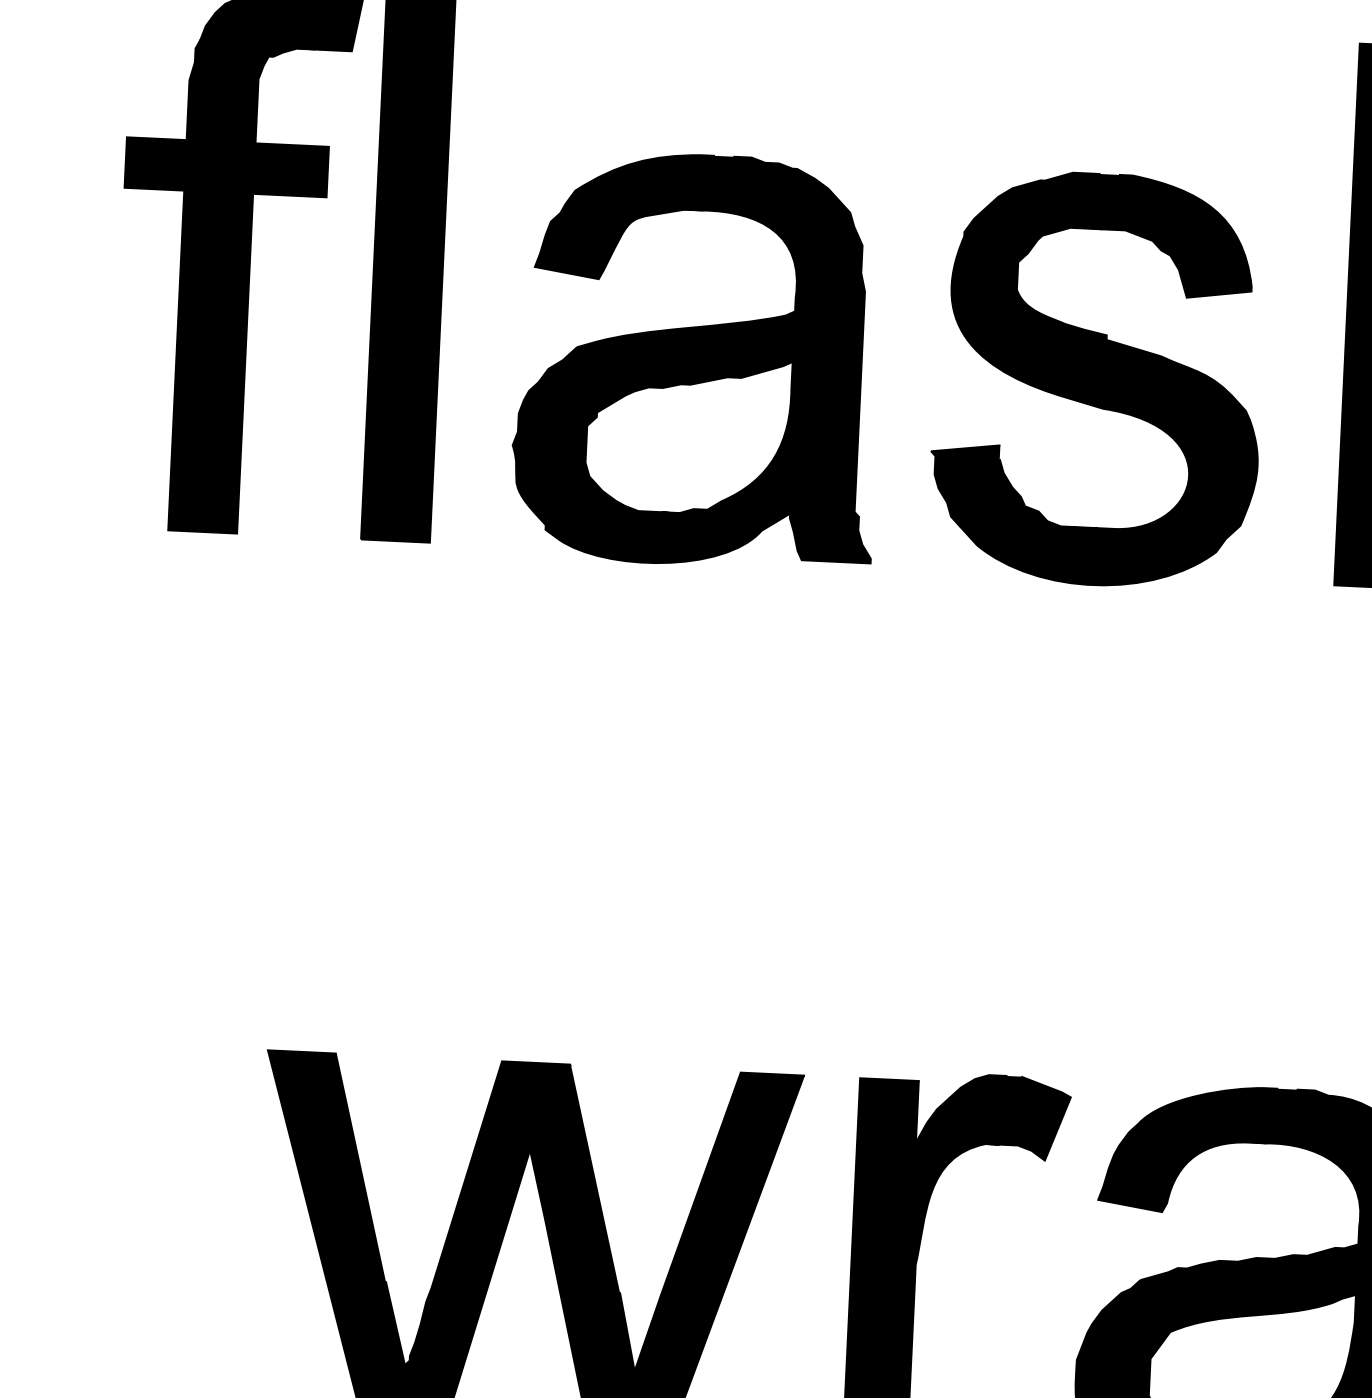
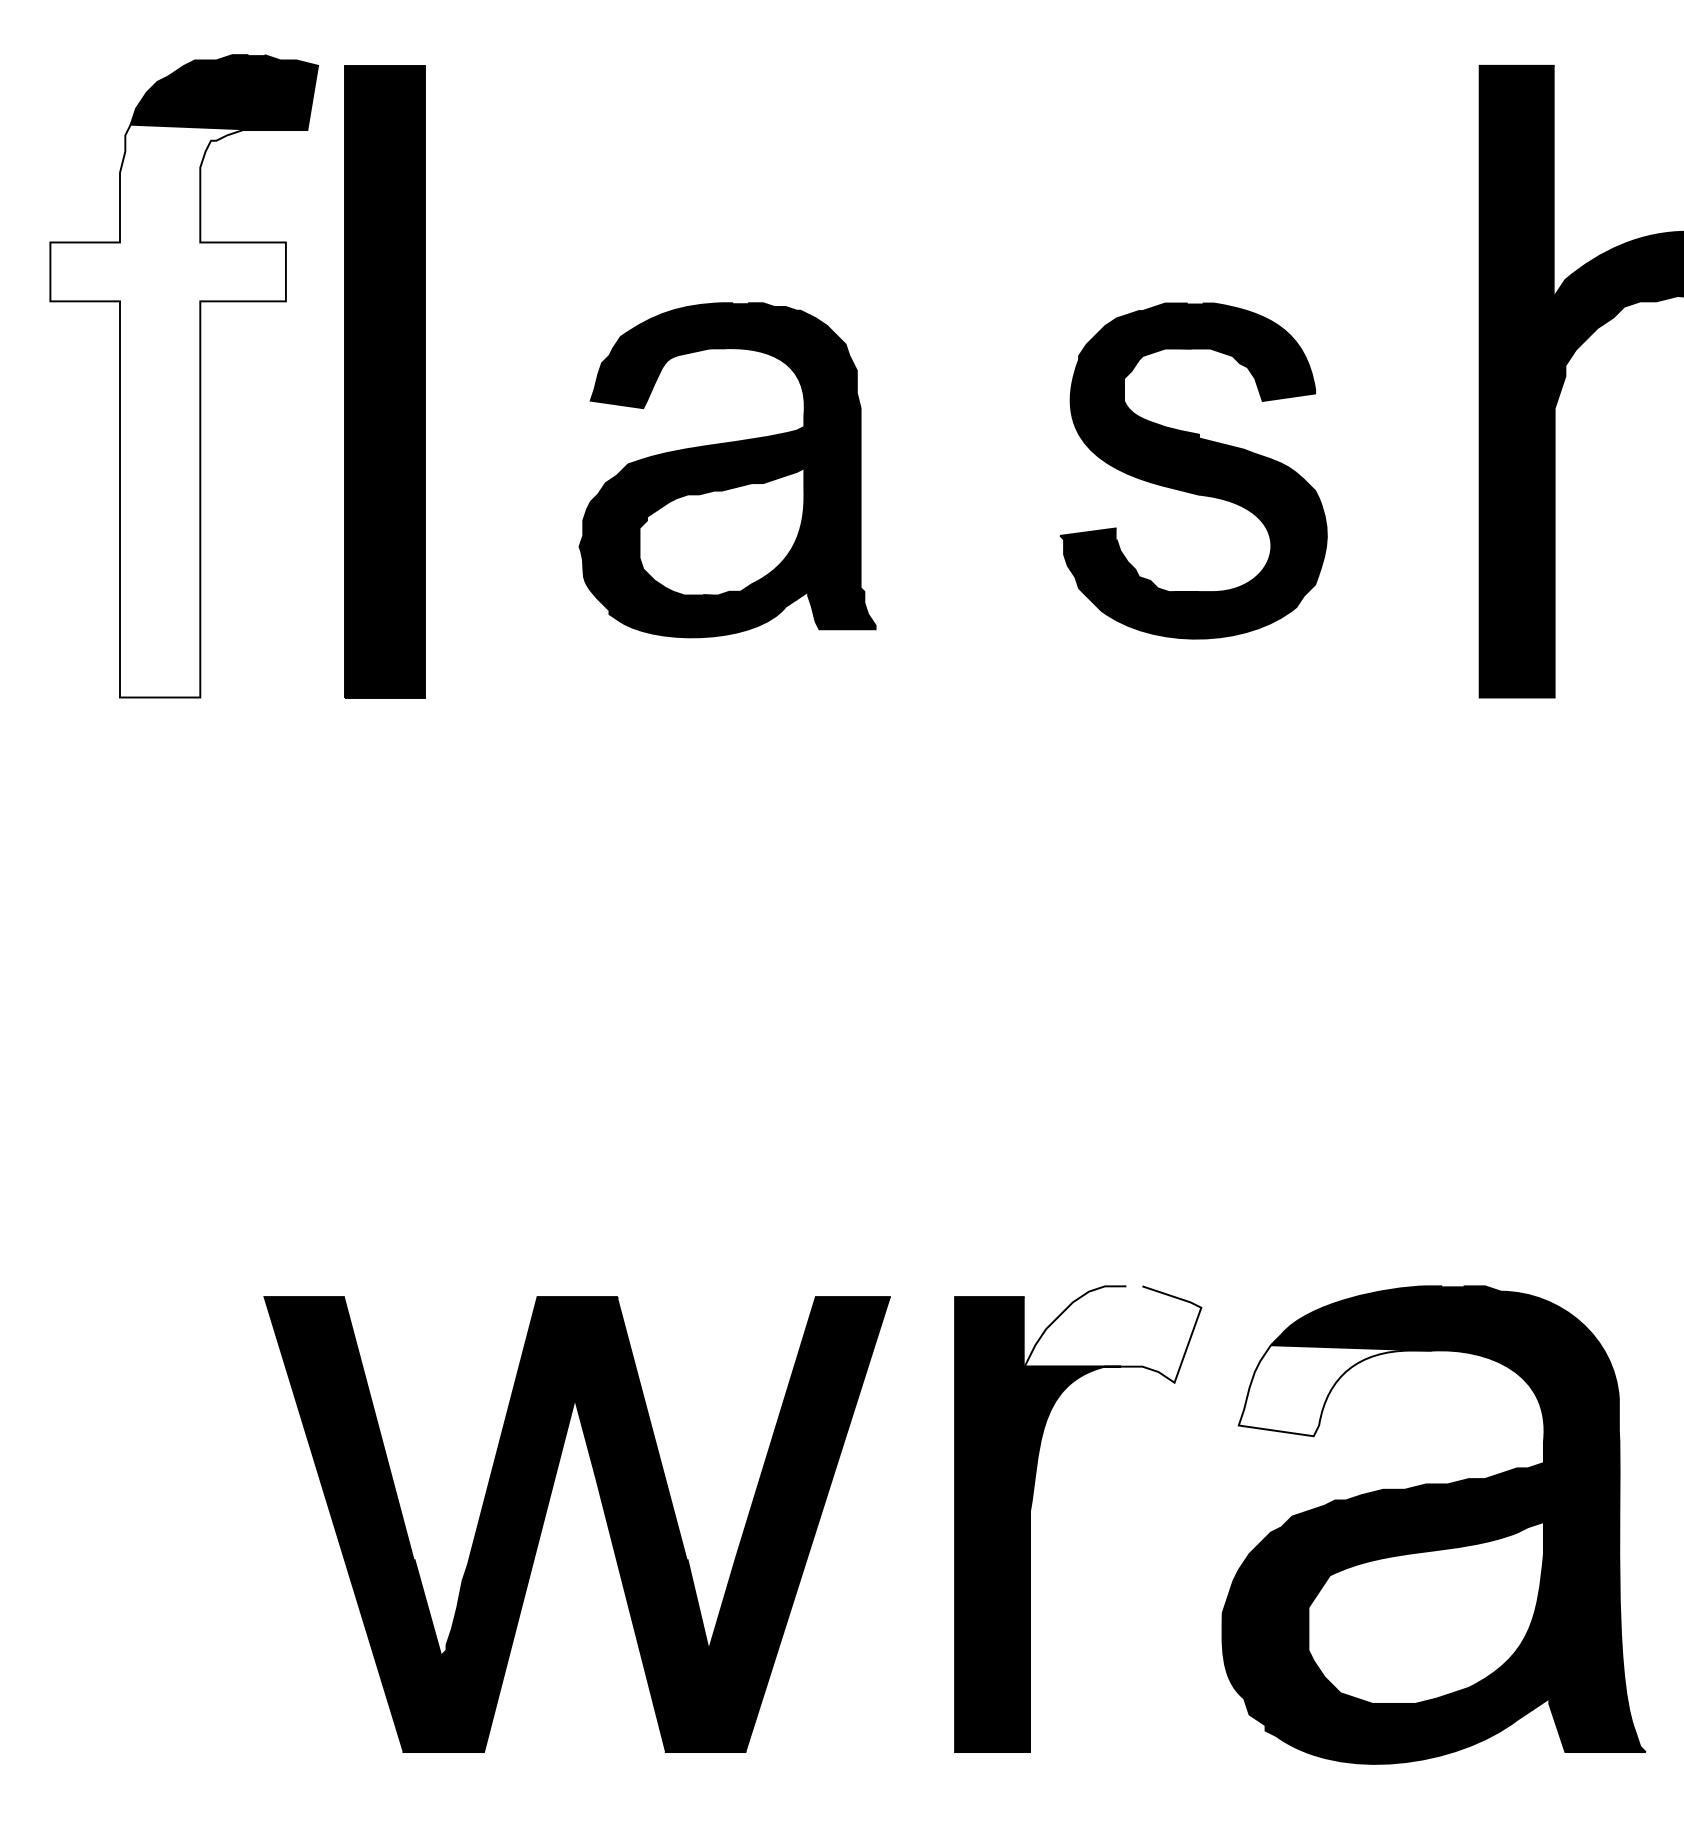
fill: (220, 286) -> (167, 410), removed
part: (698, 359) -> (727, 469), size x0.7
part: (1098, 379) -> (1193, 470), size x0.7
fill: (993, 1116) -> (1112, 1334), removed
fill: (1181, 1173) -> (1334, 1390), removed

